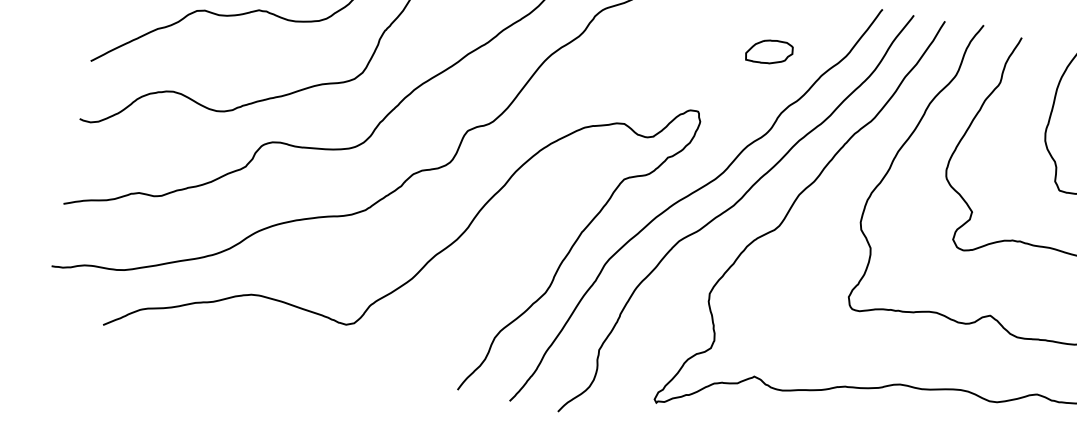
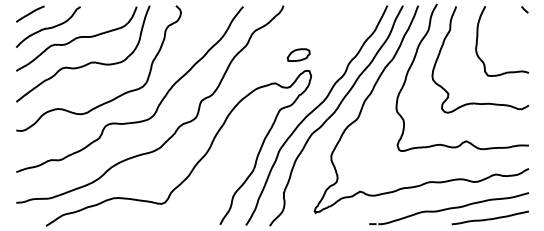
part: (769, 50) -> (298, 54), moved

